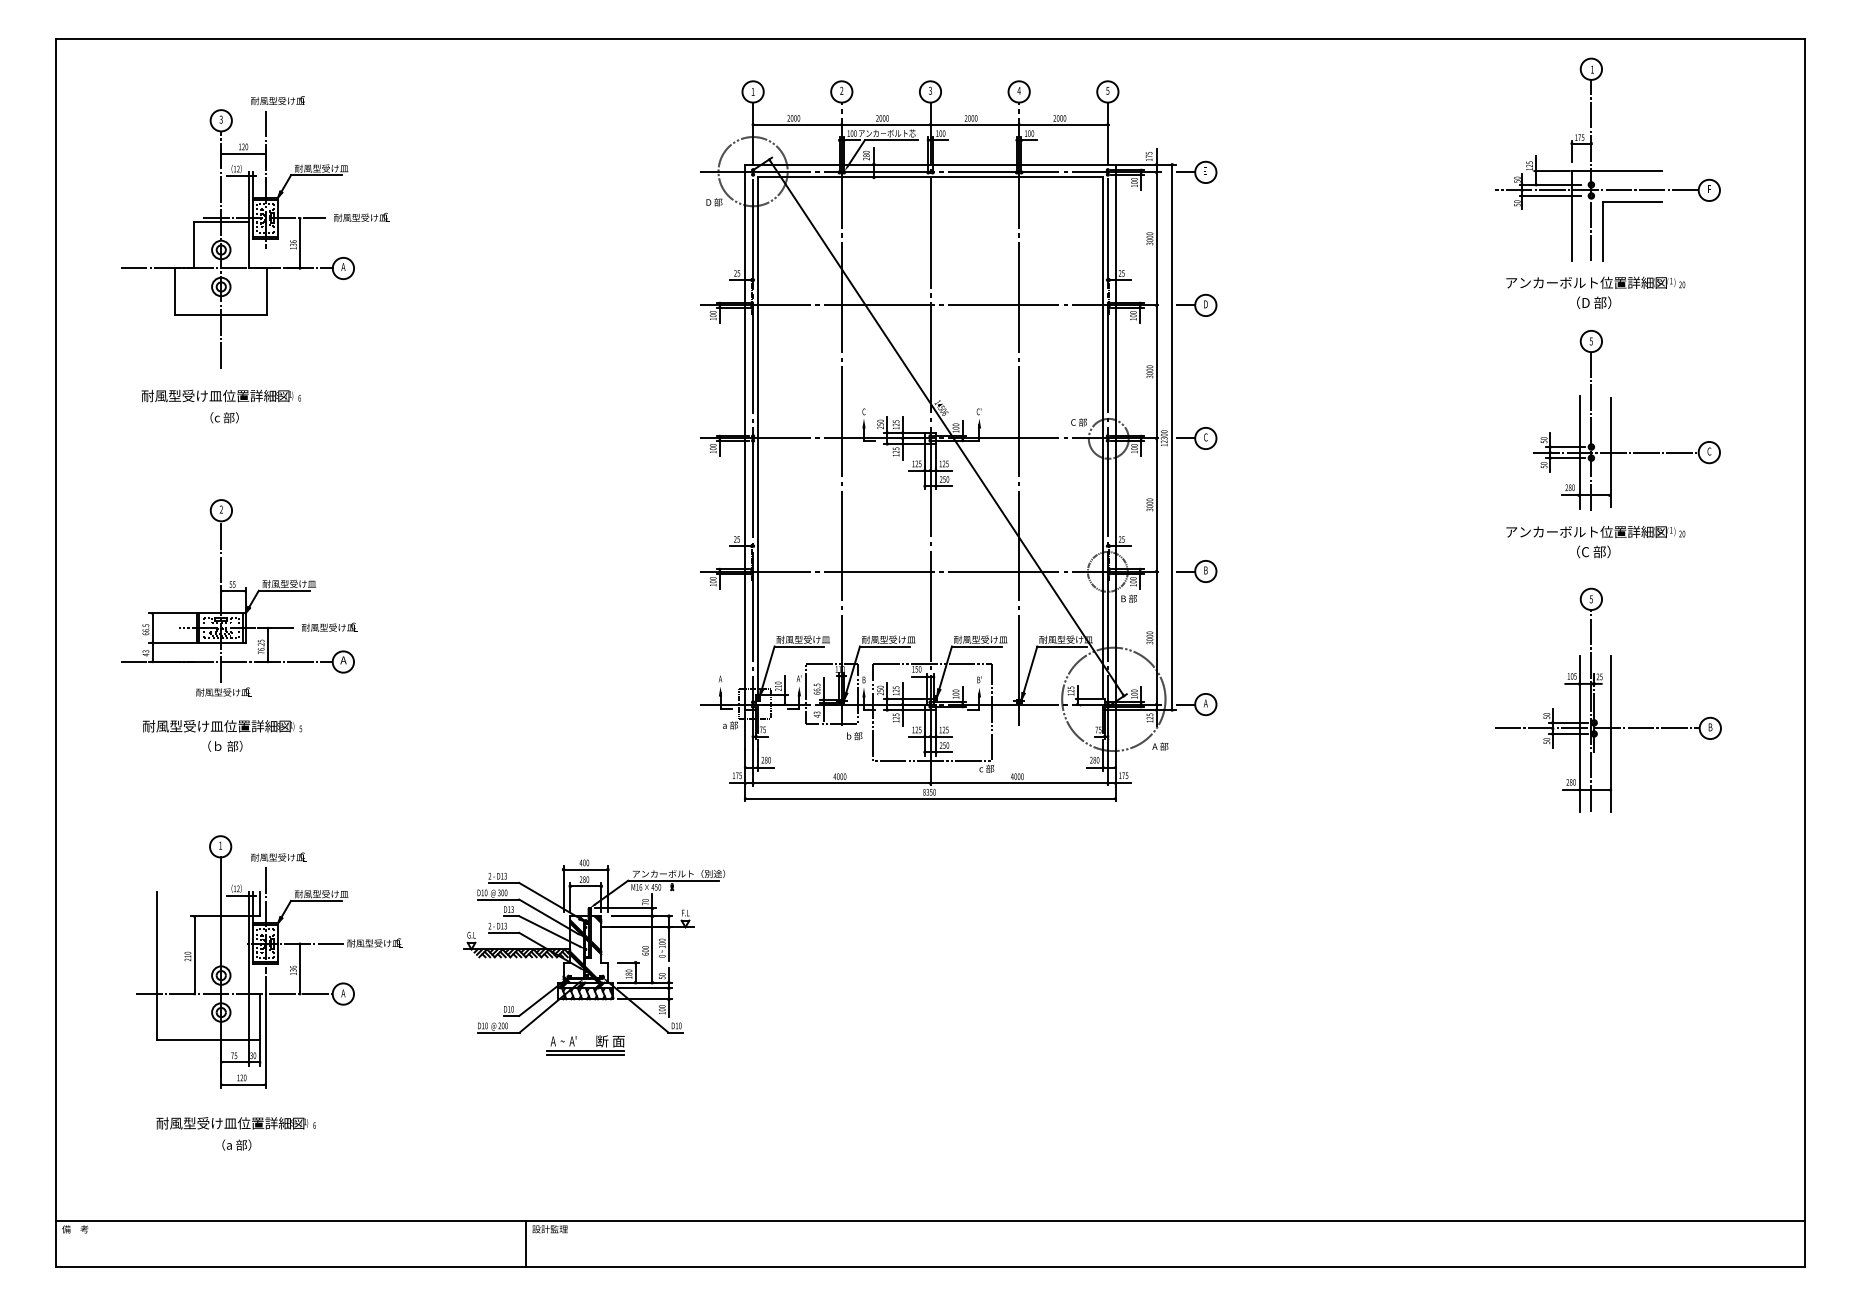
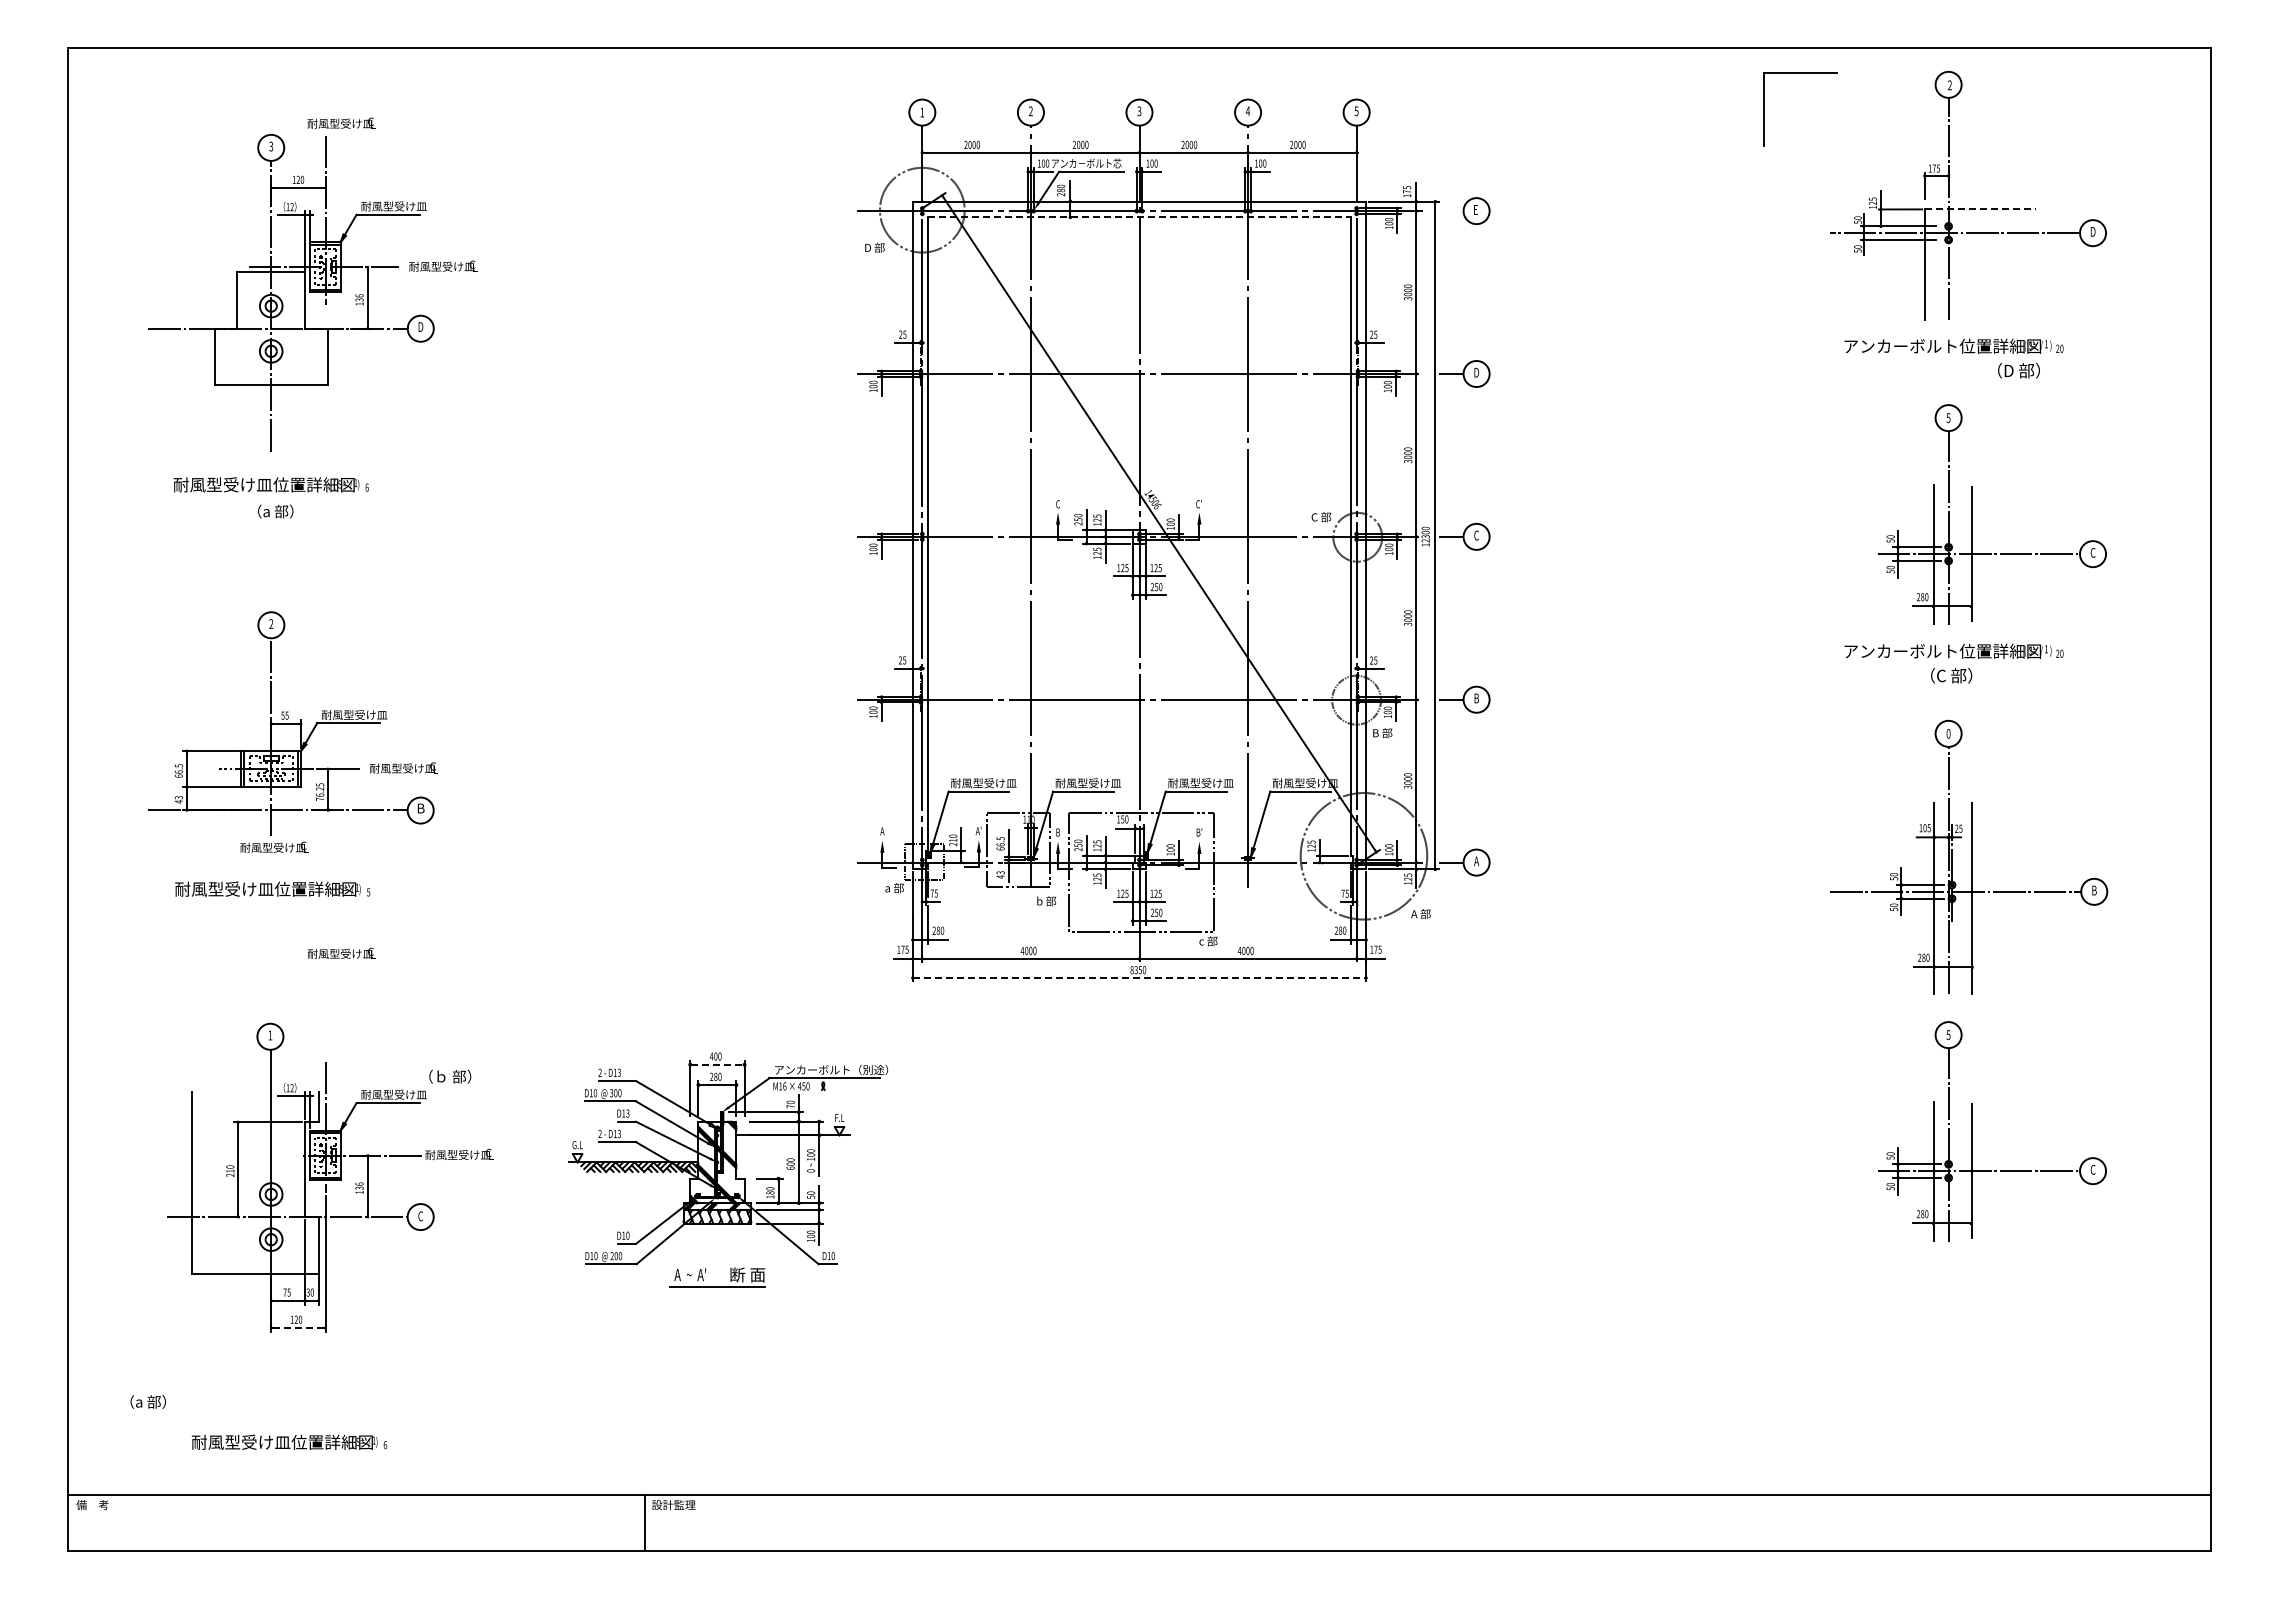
text: (1592, 68) -> (1949, 84), 1 -> 2
line: (1617, 171) -> (1980, 209), solid -> dashed
line: (1185, 172) -> (1451, 211), removed
line: (930, 176) -> (1139, 216), solid -> dashed
text: (1708, 189) -> (2092, 231), E -> D
part: (1632, 202) -> (1800, 73), moved
text: (343, 266) -> (420, 326), A -> D
text: (1593, 302) -> (2018, 370), moved
text: (227, 417) -> (278, 511), （c 部） -> （a 部）
text: (1591, 599) -> (1948, 733), 5 -> 0
text: (343, 660) -> (420, 808), A -> B
text: (225, 746) -> (450, 1076), moved
line: (930, 798) -> (1139, 977), solid -> dashed
text: (278, 856) -> (341, 952), moved
line: (585, 869) -> (717, 1064), solid -> dashed
part: (1610, 924) -> (1972, 1131), added
text: (343, 993) -> (420, 1216), A -> C
line: (585, 1054) -> (717, 1291), removed
line: (243, 1084) -> (298, 1327), solid -> dashed
text: (236, 1122) -> (289, 1441), moved
text: (236, 1144) -> (147, 1401), moved

